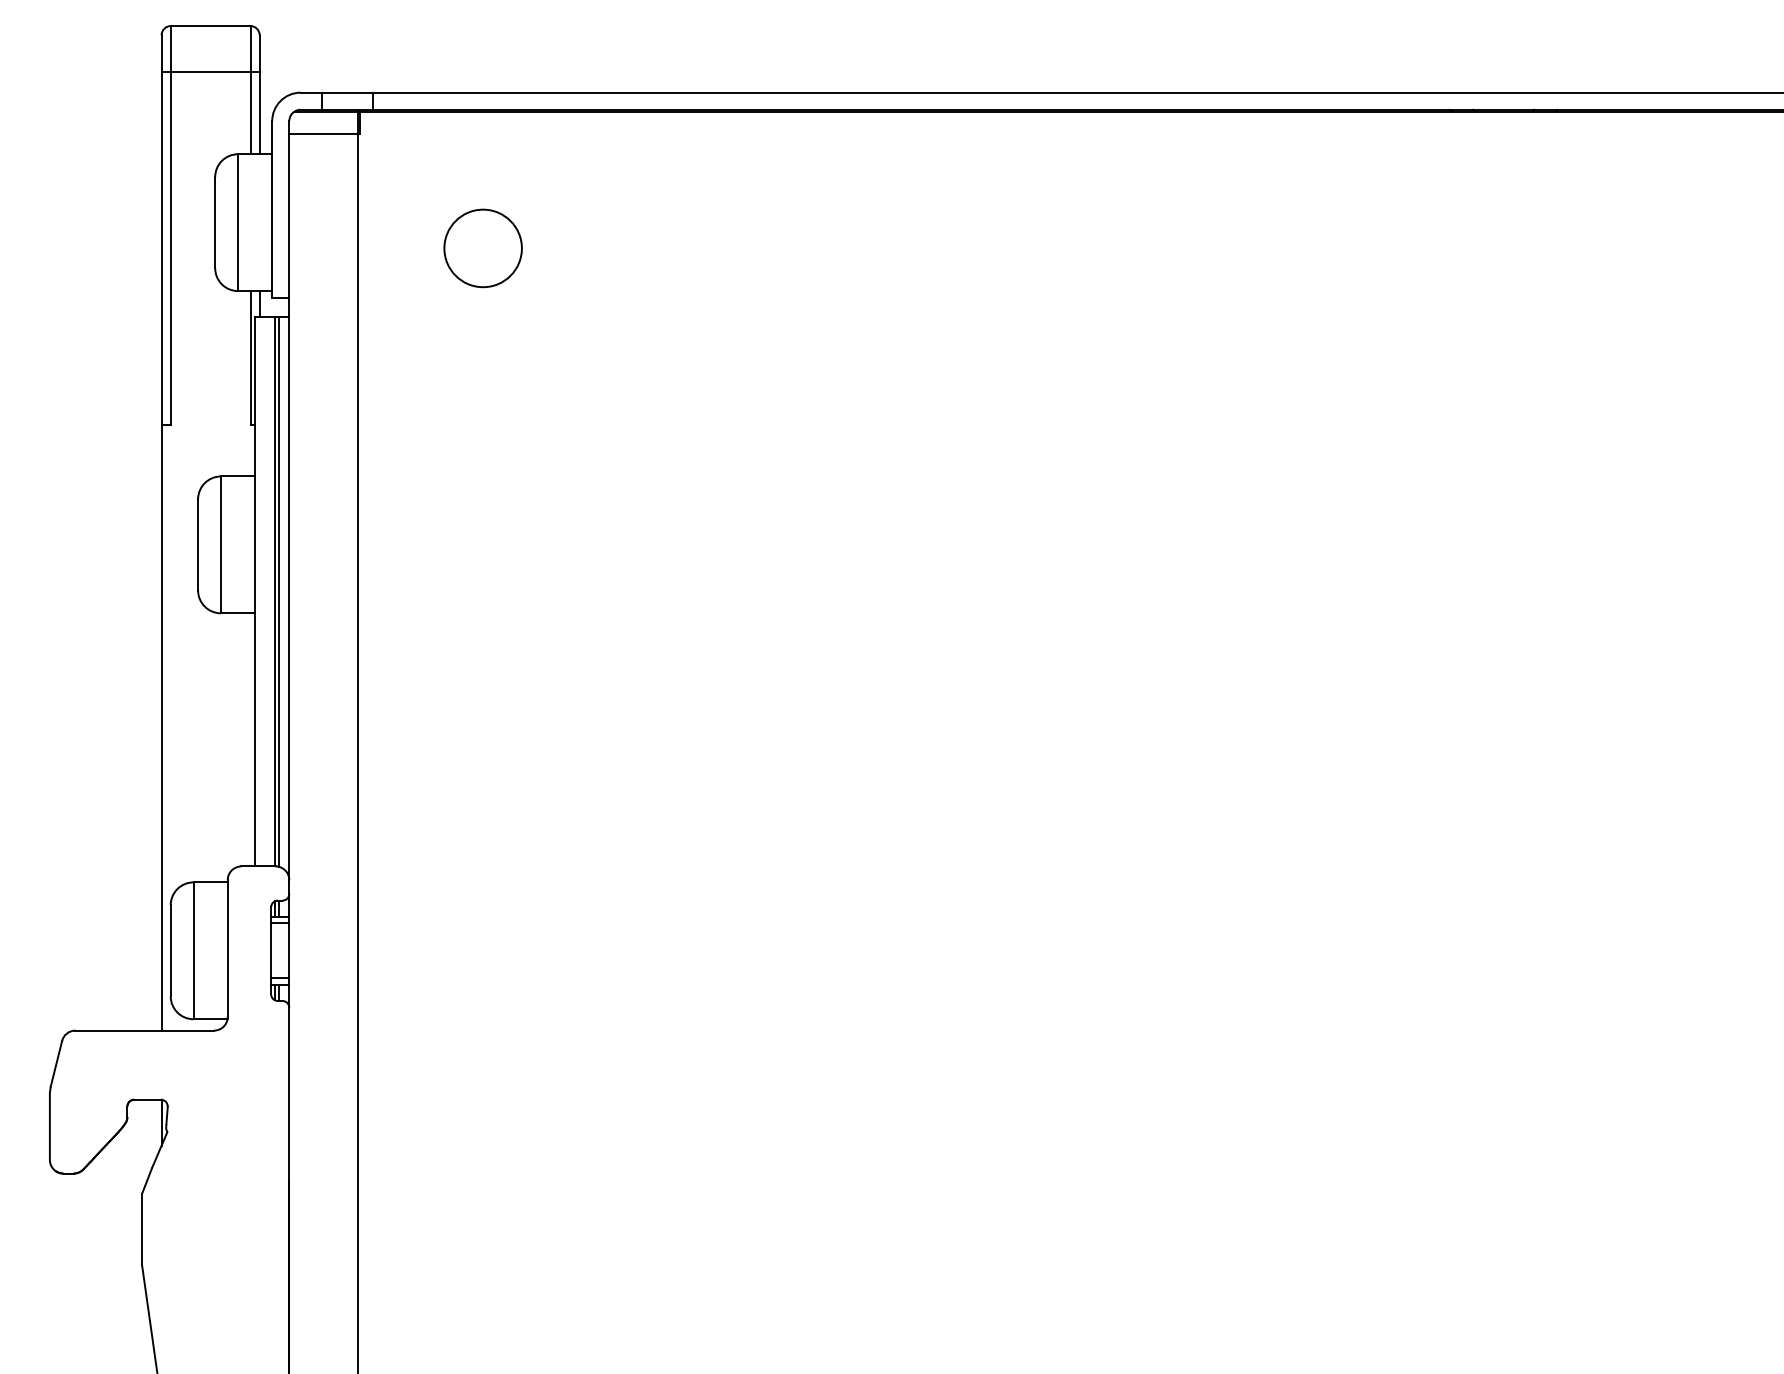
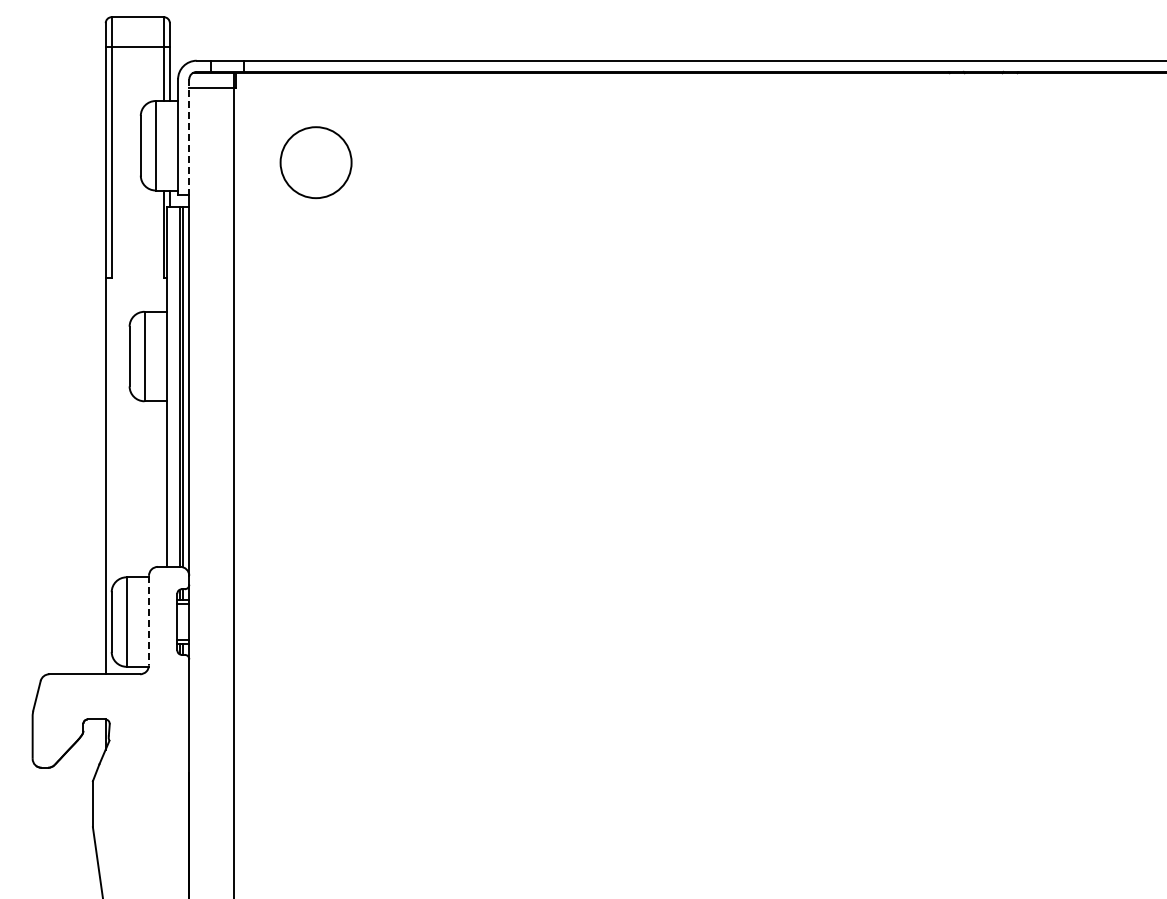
line: (289, 210) -> (189, 137), solid -> dashed
circle: (482, 248) -> (315, 162), size x1.4
line: (228, 948) -> (149, 620), solid -> dashed

